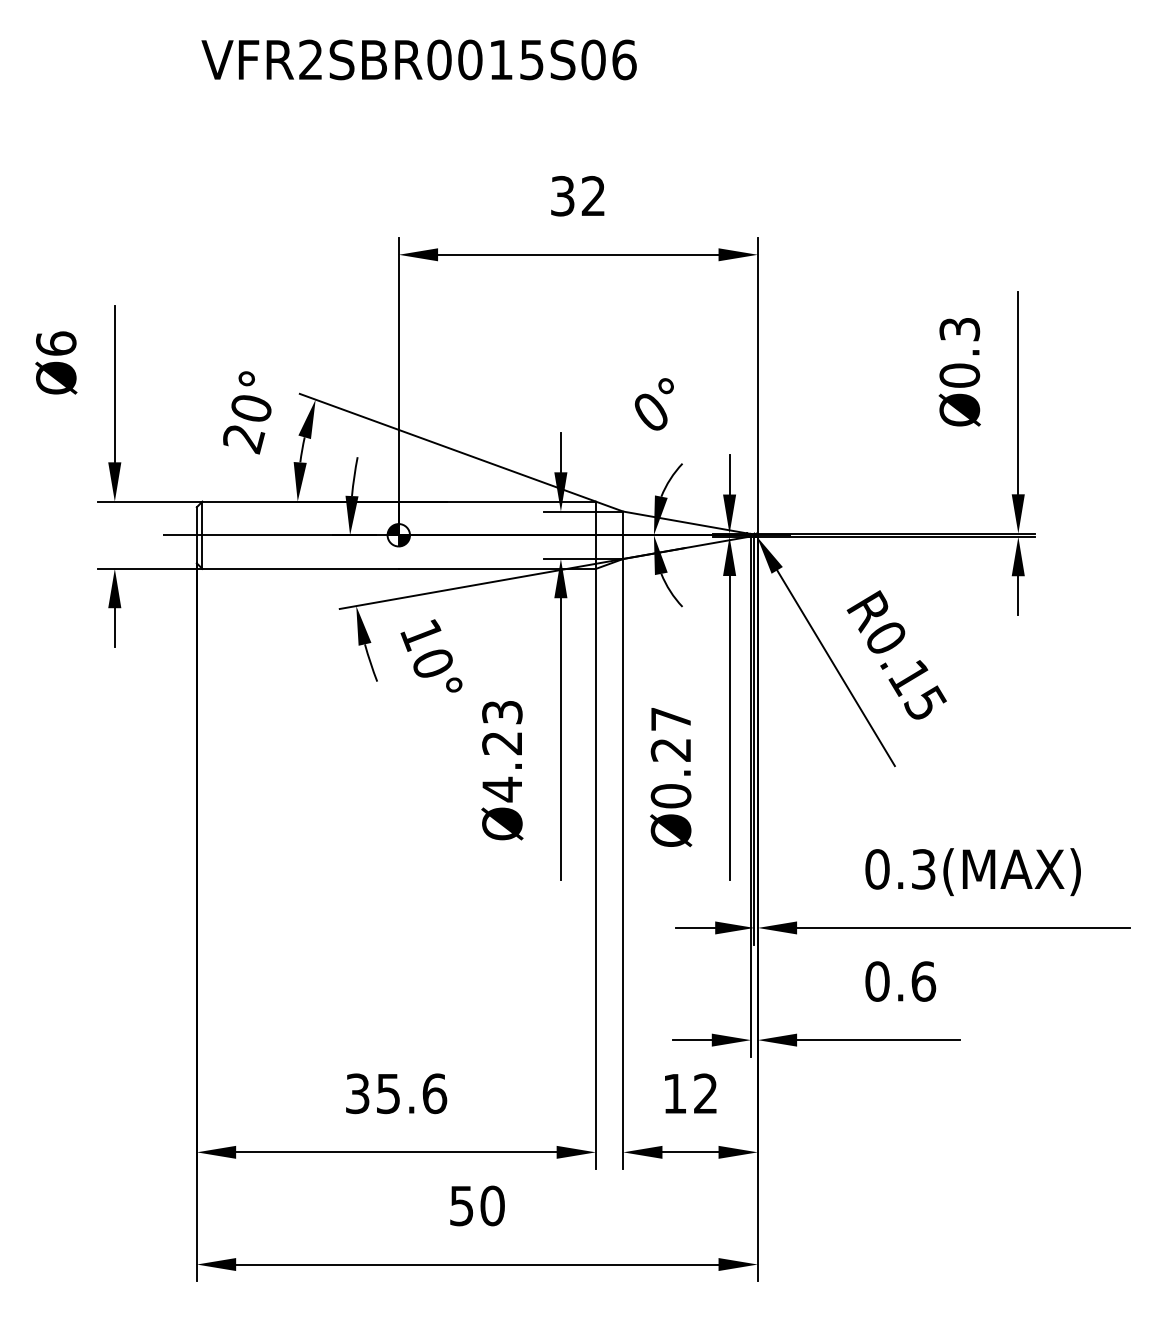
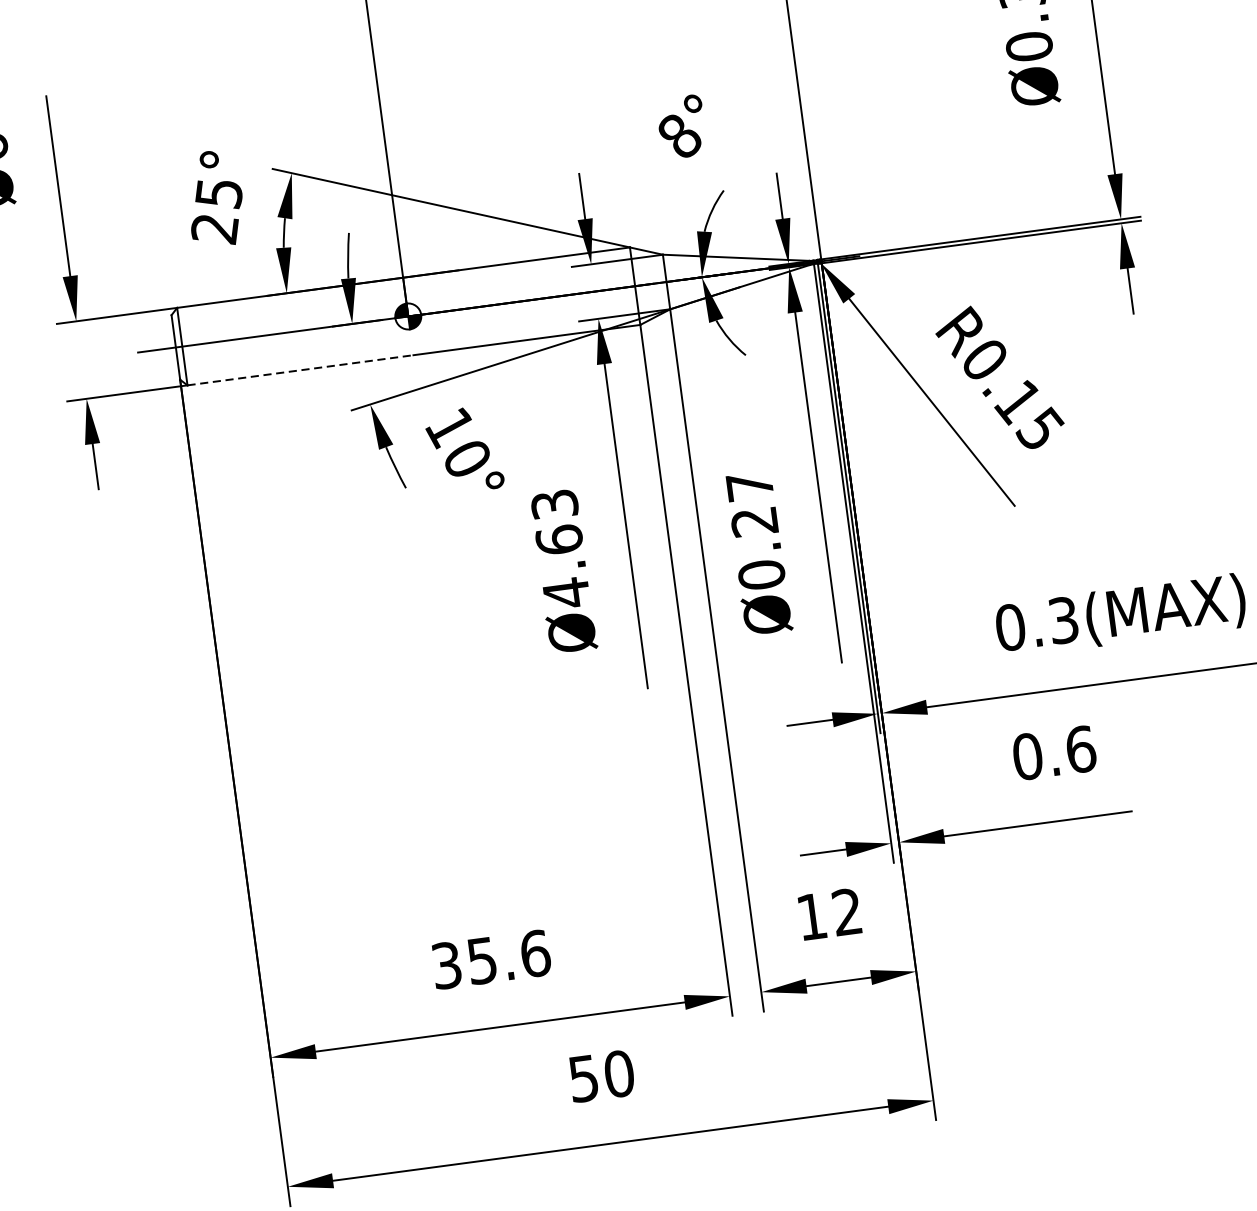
text: (250, 409) -> (218, 194), 20° -> 25°
text: (651, 412) -> (680, 136), 0° -> 8°
line: (301, 568) -> (301, 369), solid -> dashed
text: (502, 743) -> (559, 540), Ø4.23 -> Ø4.63

